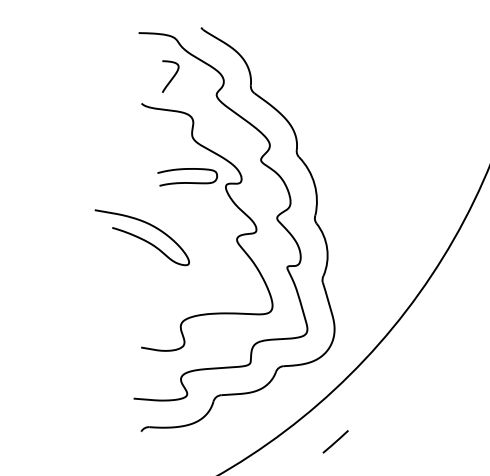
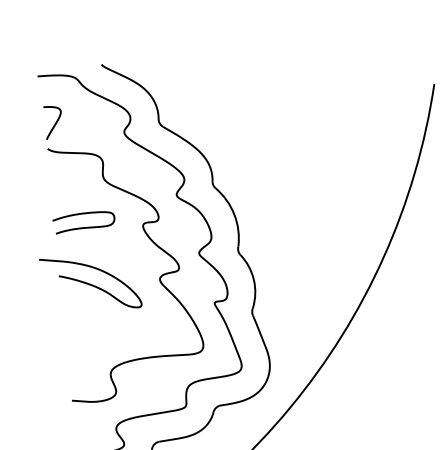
curve: (172, 76) -> (55, 122), moved
curve: (187, 182) -> (84, 227), moved
curve: (141, 237) -> (89, 283), moved

